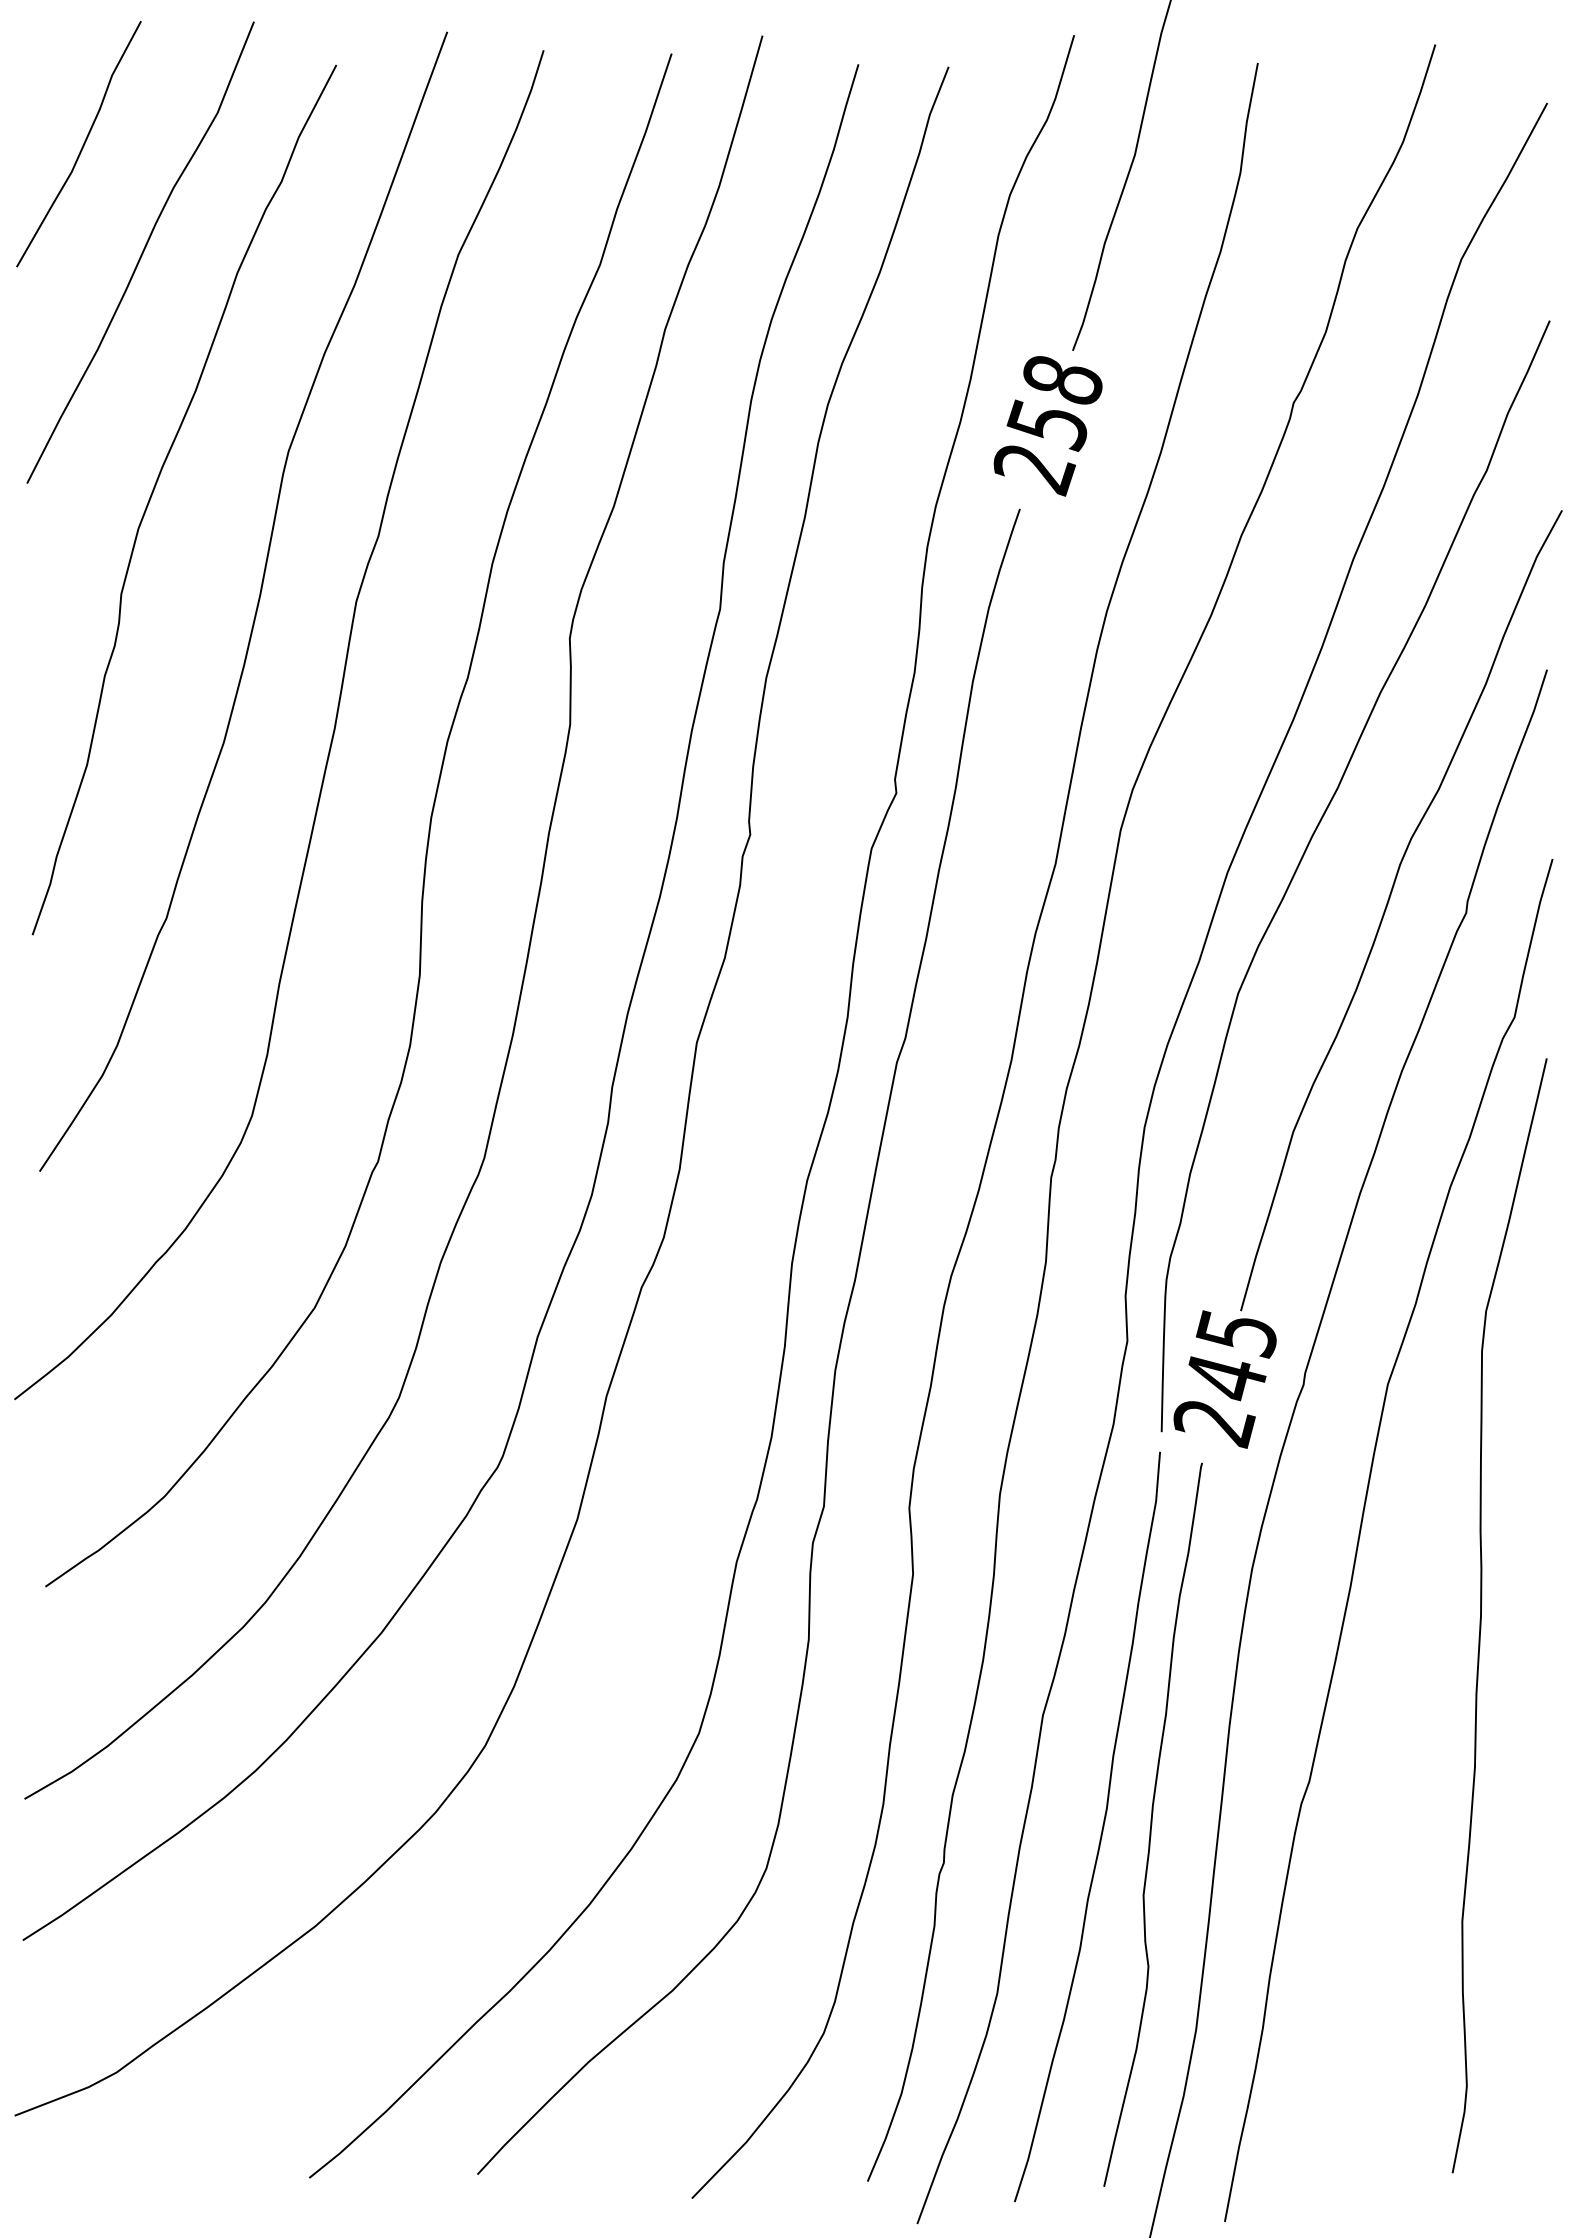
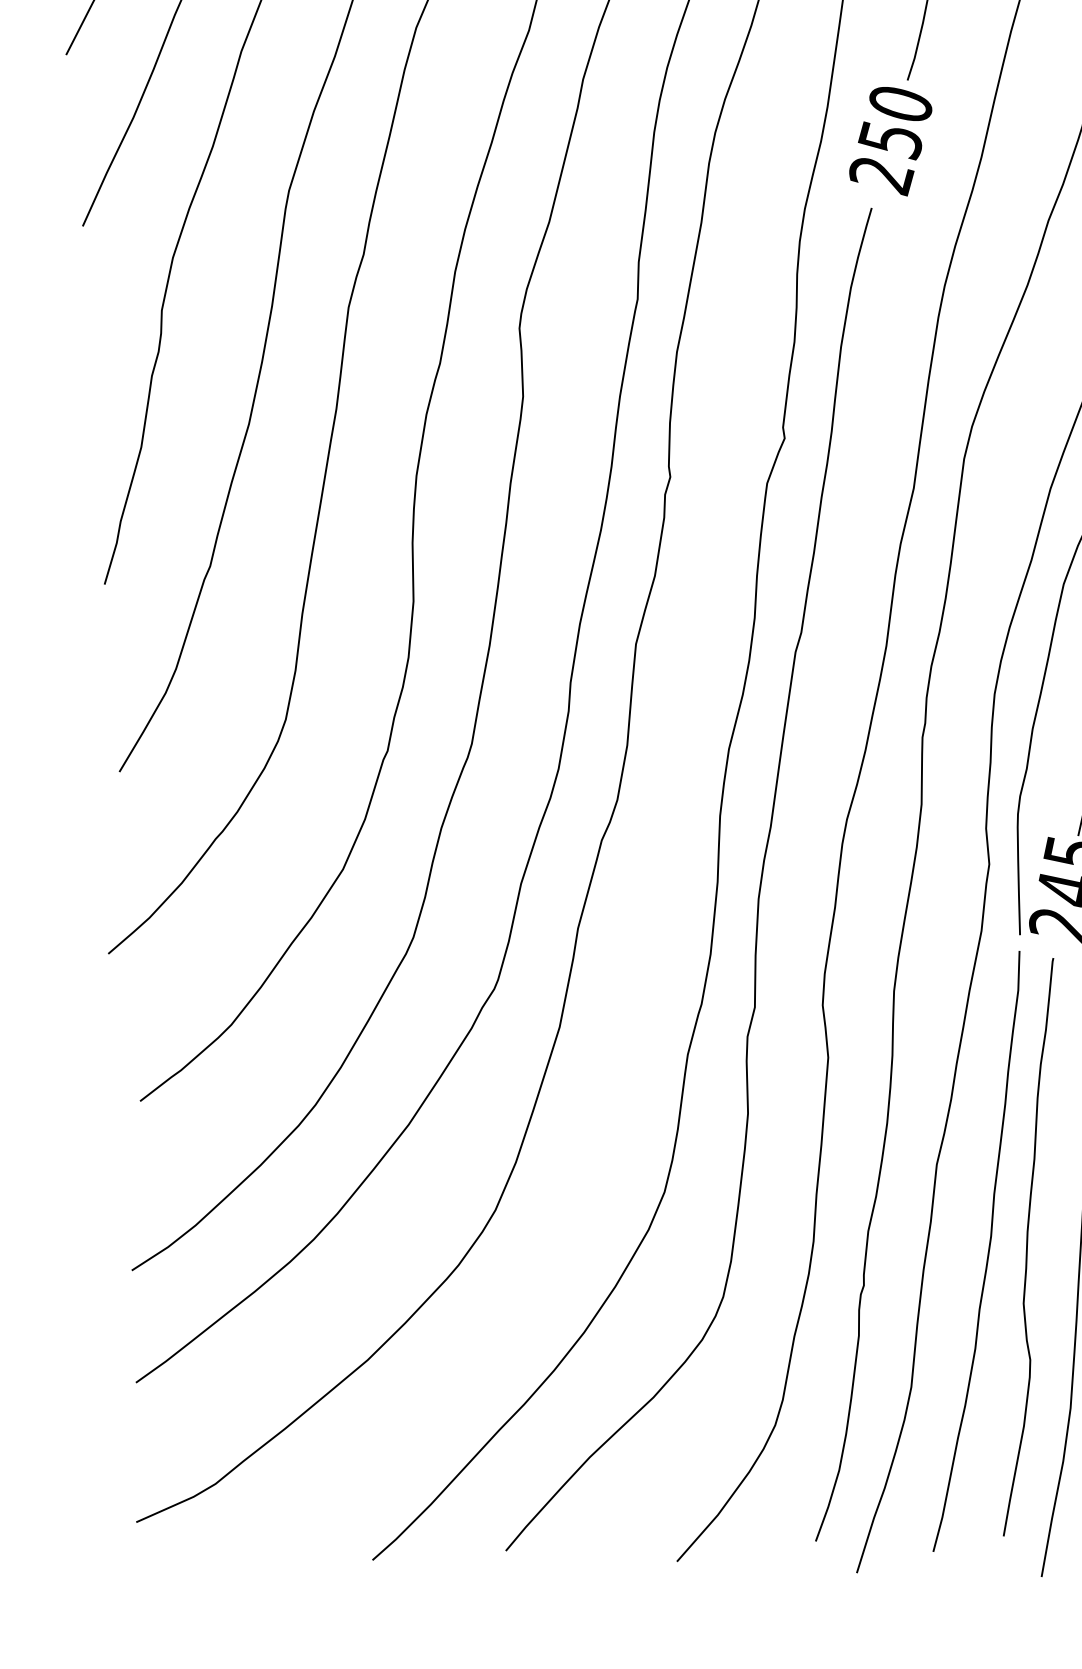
text: (1062, 380) -> (900, 104), 258 -> 250

